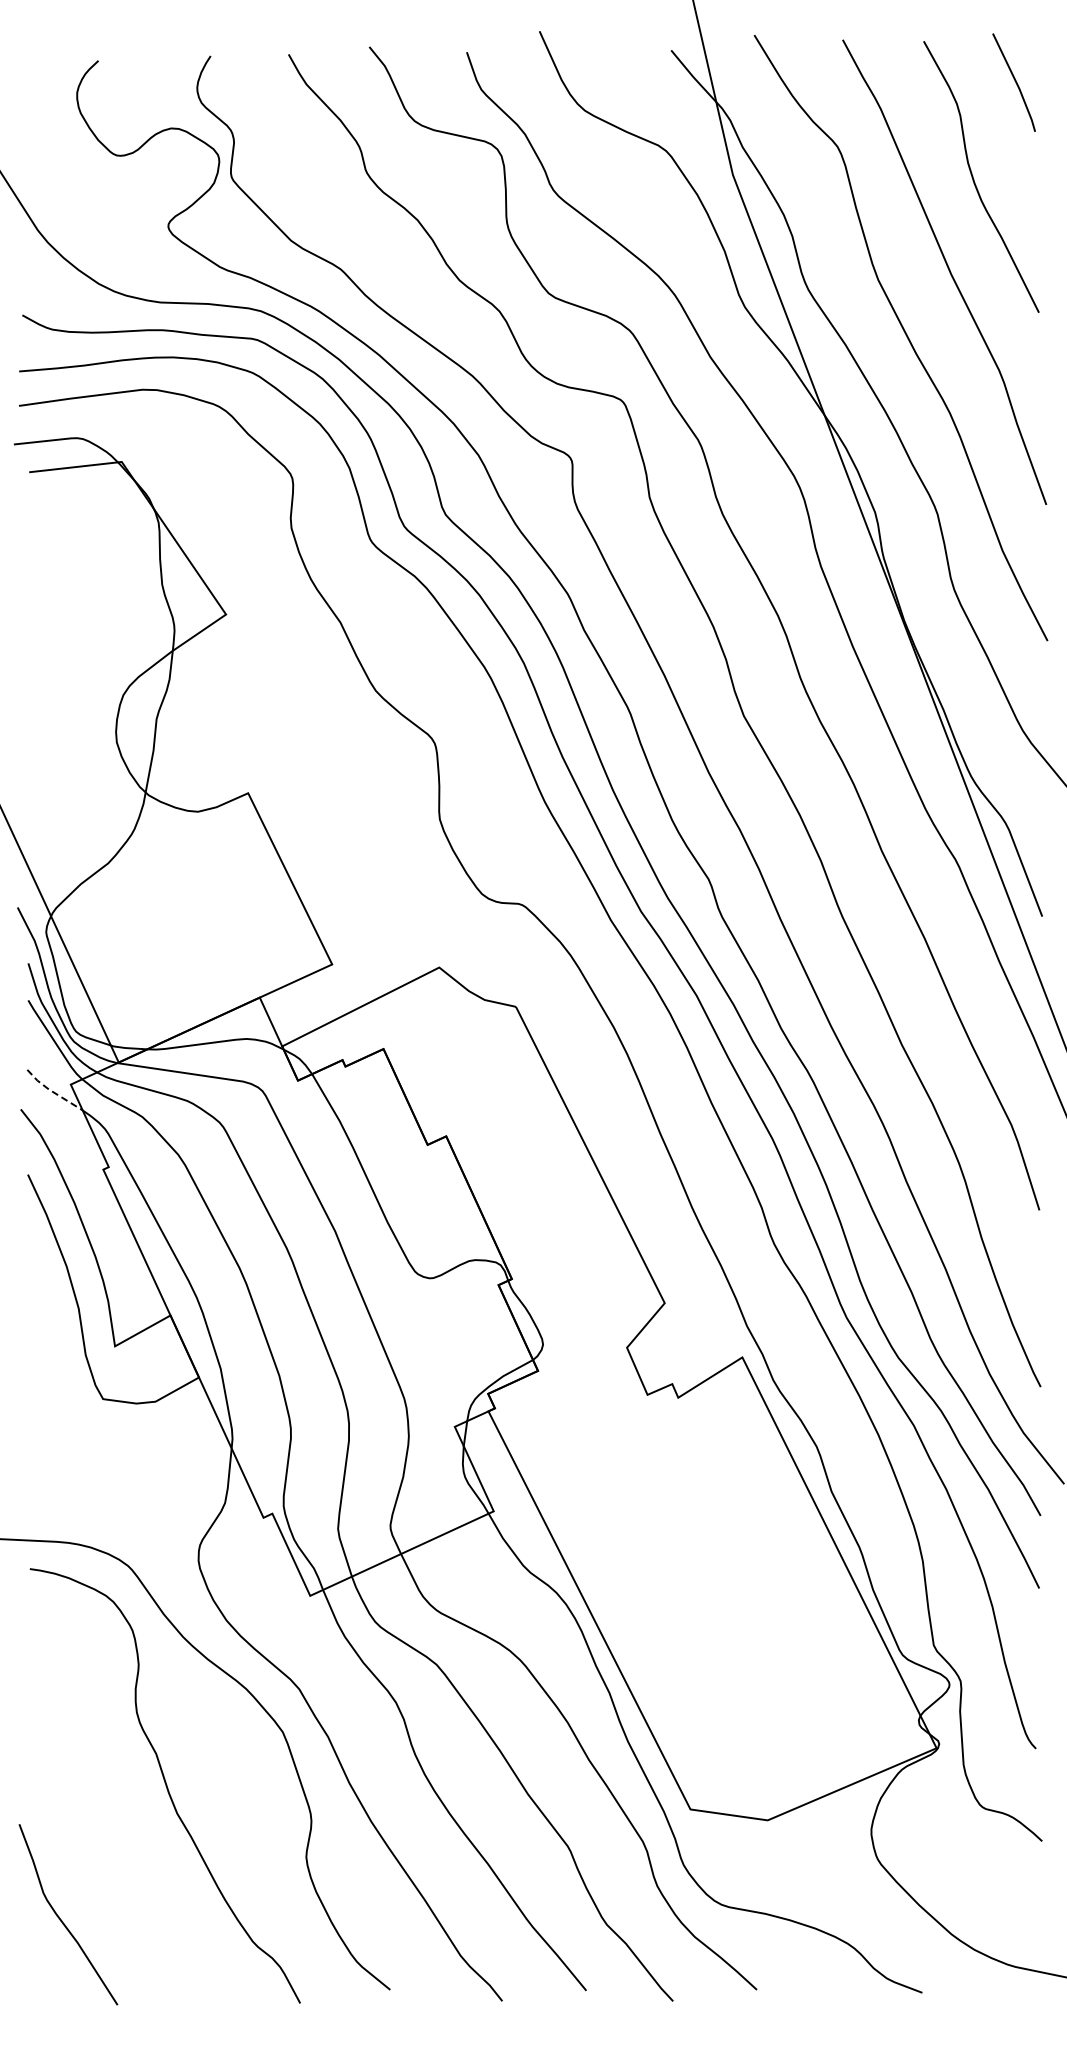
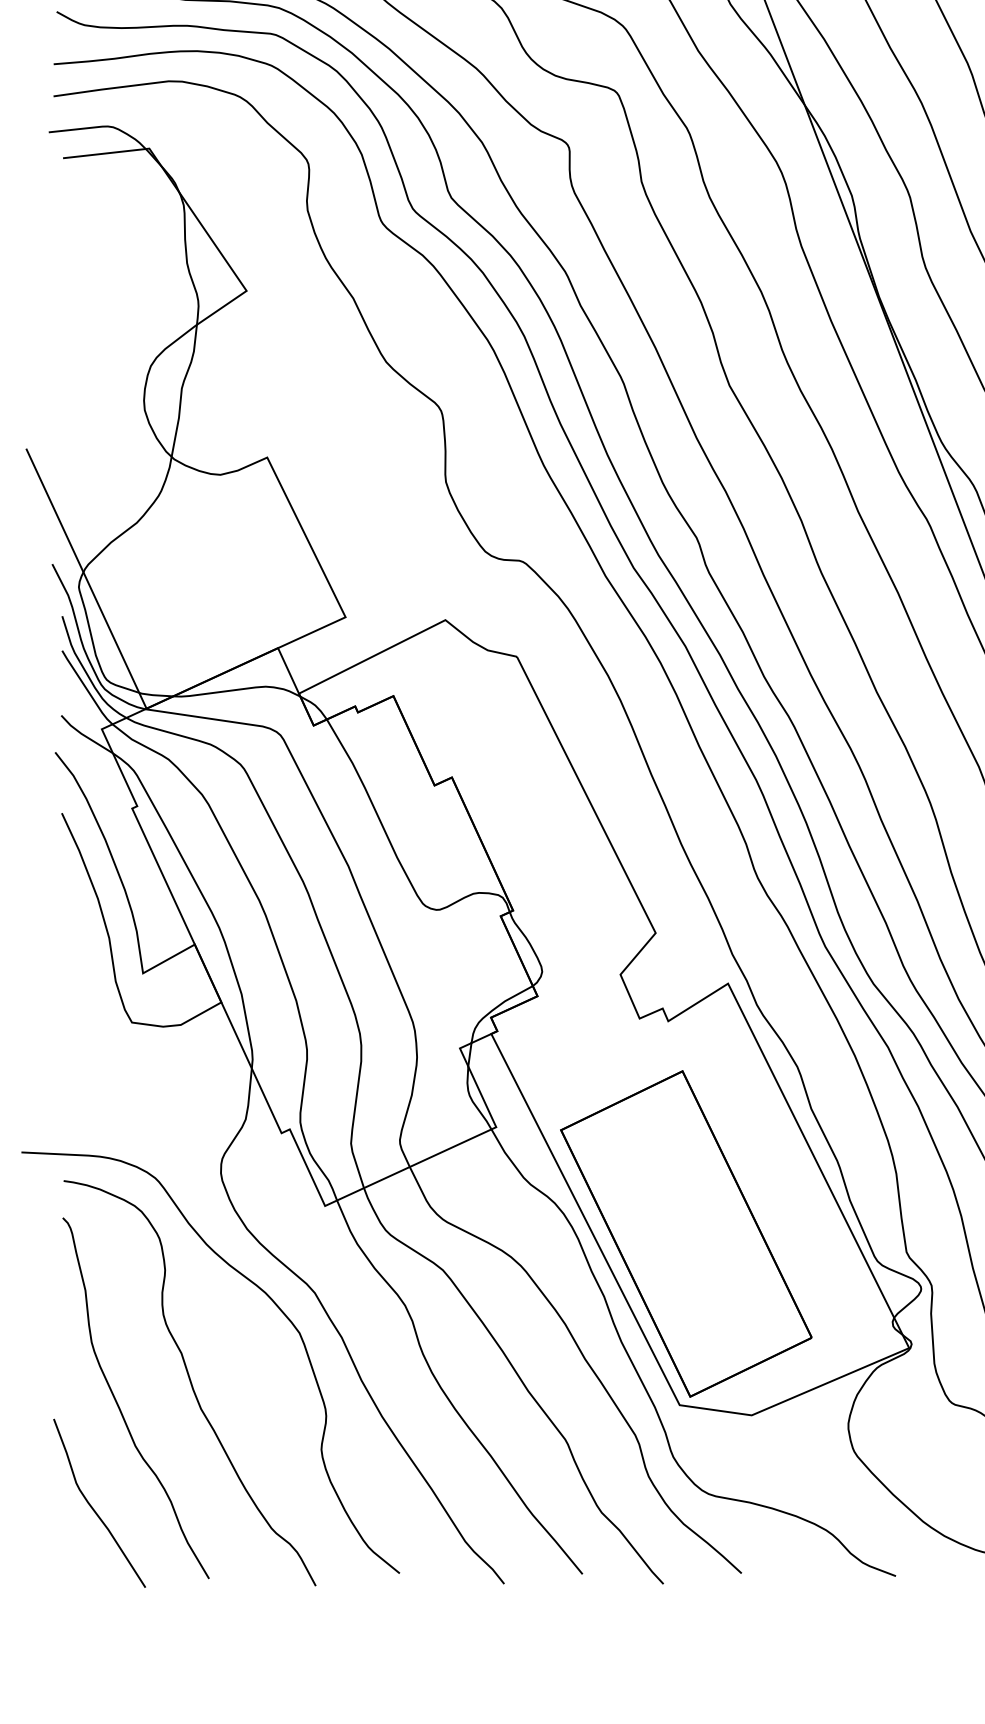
line: (52, 1091) -> (84, 735), dashed -> solid
part: (697, 1625) -> (686, 1233), added
curve: (88, 1807) -> (118, 1403), added

